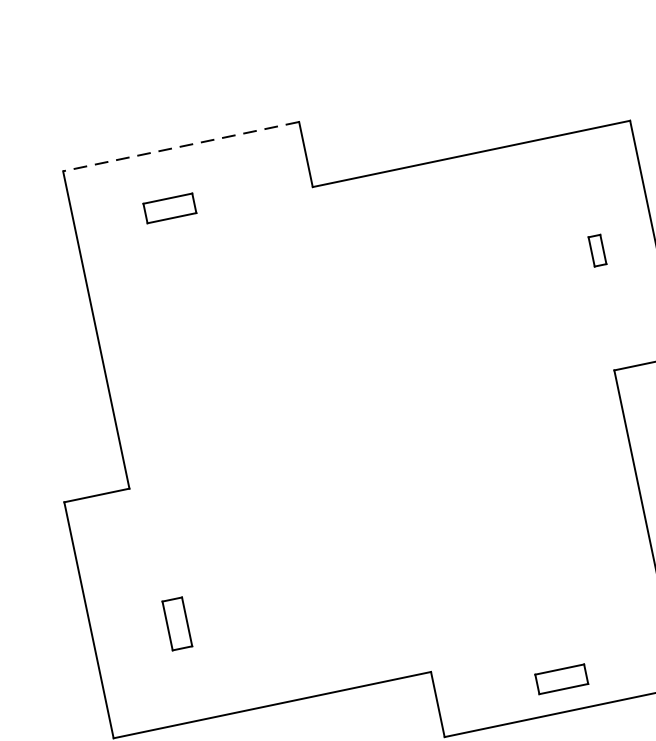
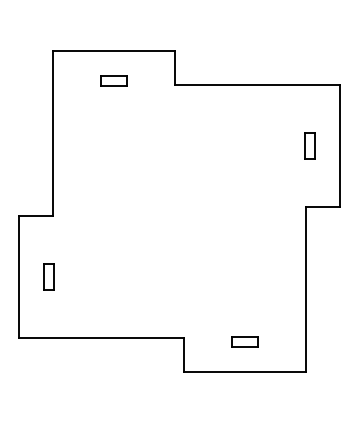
line: (180, 147) -> (113, 51), dashed -> solid
part: (168, 208) -> (113, 80), moved
part: (595, 249) -> (309, 145), size x1.67
part: (177, 623) -> (48, 276), moved
part: (560, 677) -> (244, 341), moved

